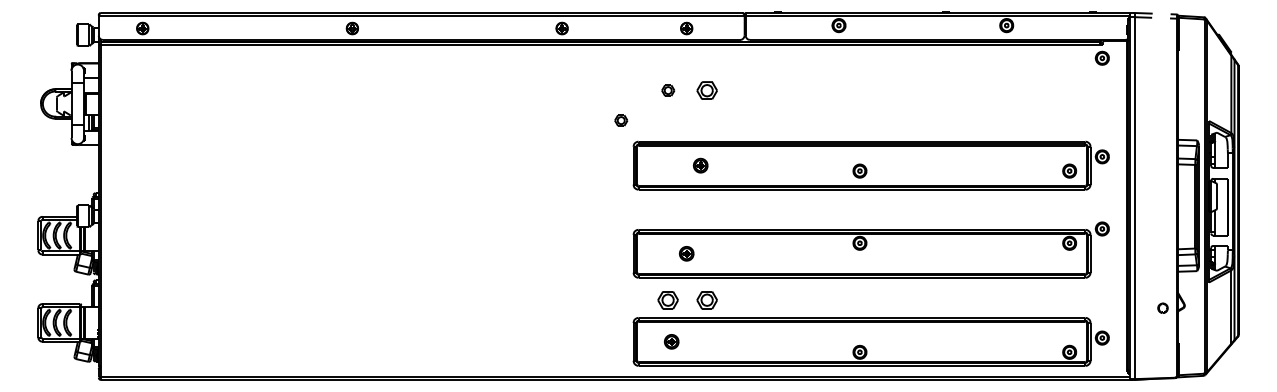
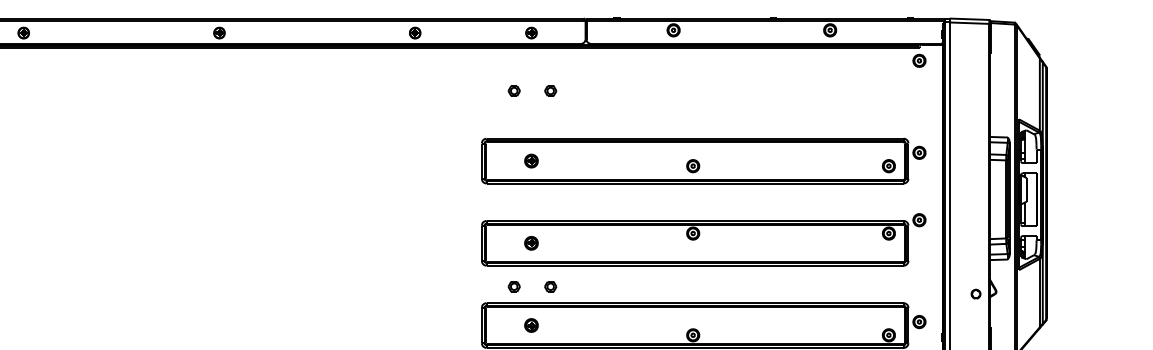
line: (1177, 17) -> (989, 22), dashed -> solid
part: (707, 90) -> (550, 90), size x0.62
part: (621, 120) -> (470, 118), removed
part: (700, 165) -> (531, 160), moved
part: (668, 300) -> (514, 286), size x0.62
part: (707, 300) -> (550, 286), size x0.62
part: (671, 341) -> (531, 325), moved

